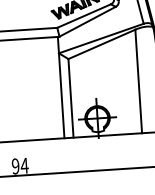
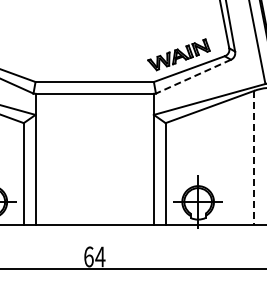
line: (87, 21) -> (193, 76), solid -> dashed
line: (138, 81) -> (254, 157), solid -> dashed
text: (15, 166) -> (88, 256), 94 -> 64

